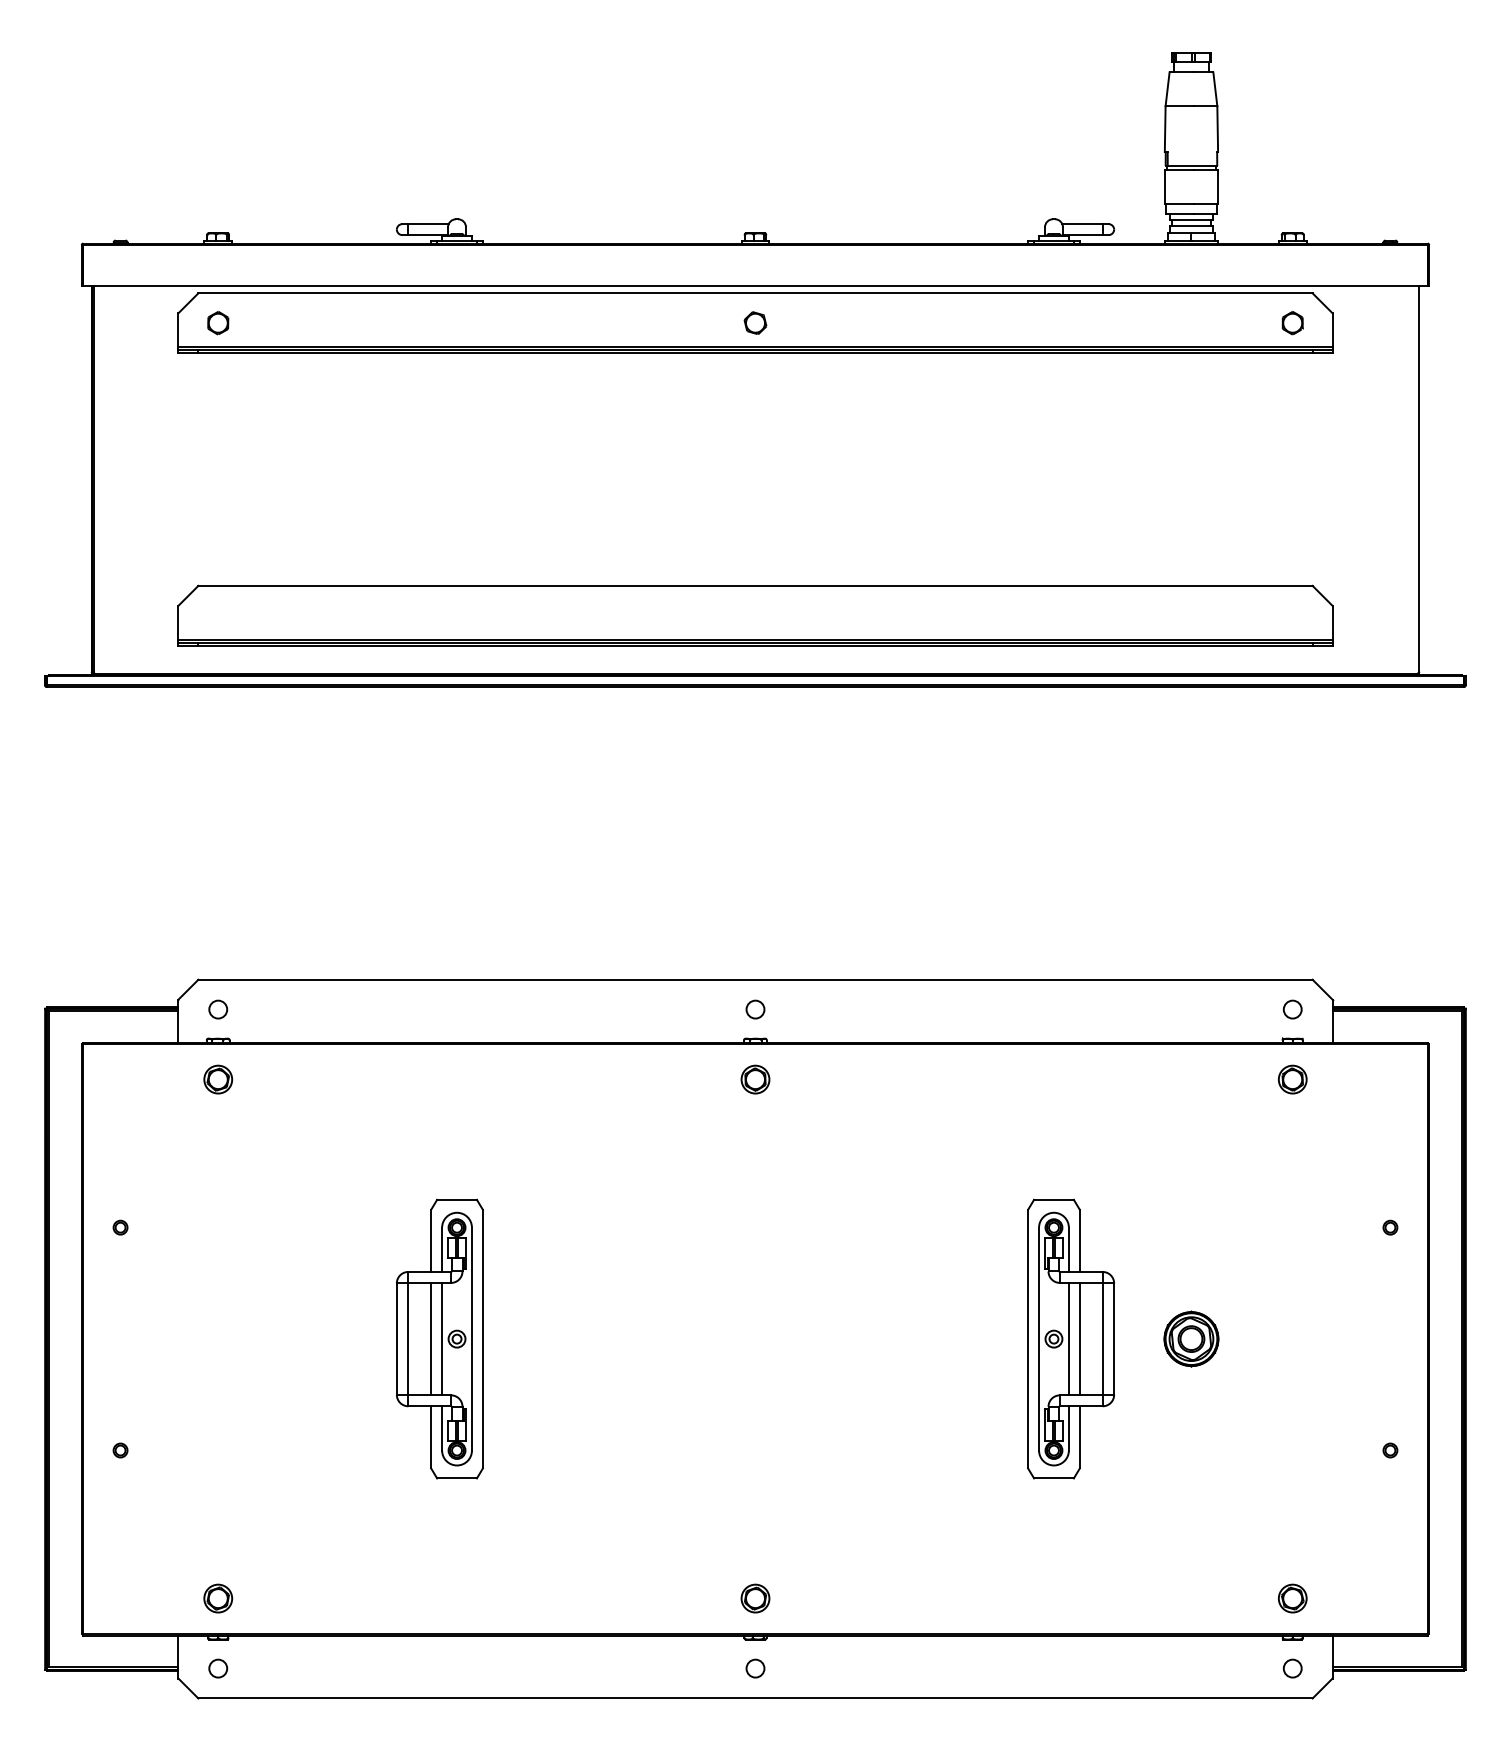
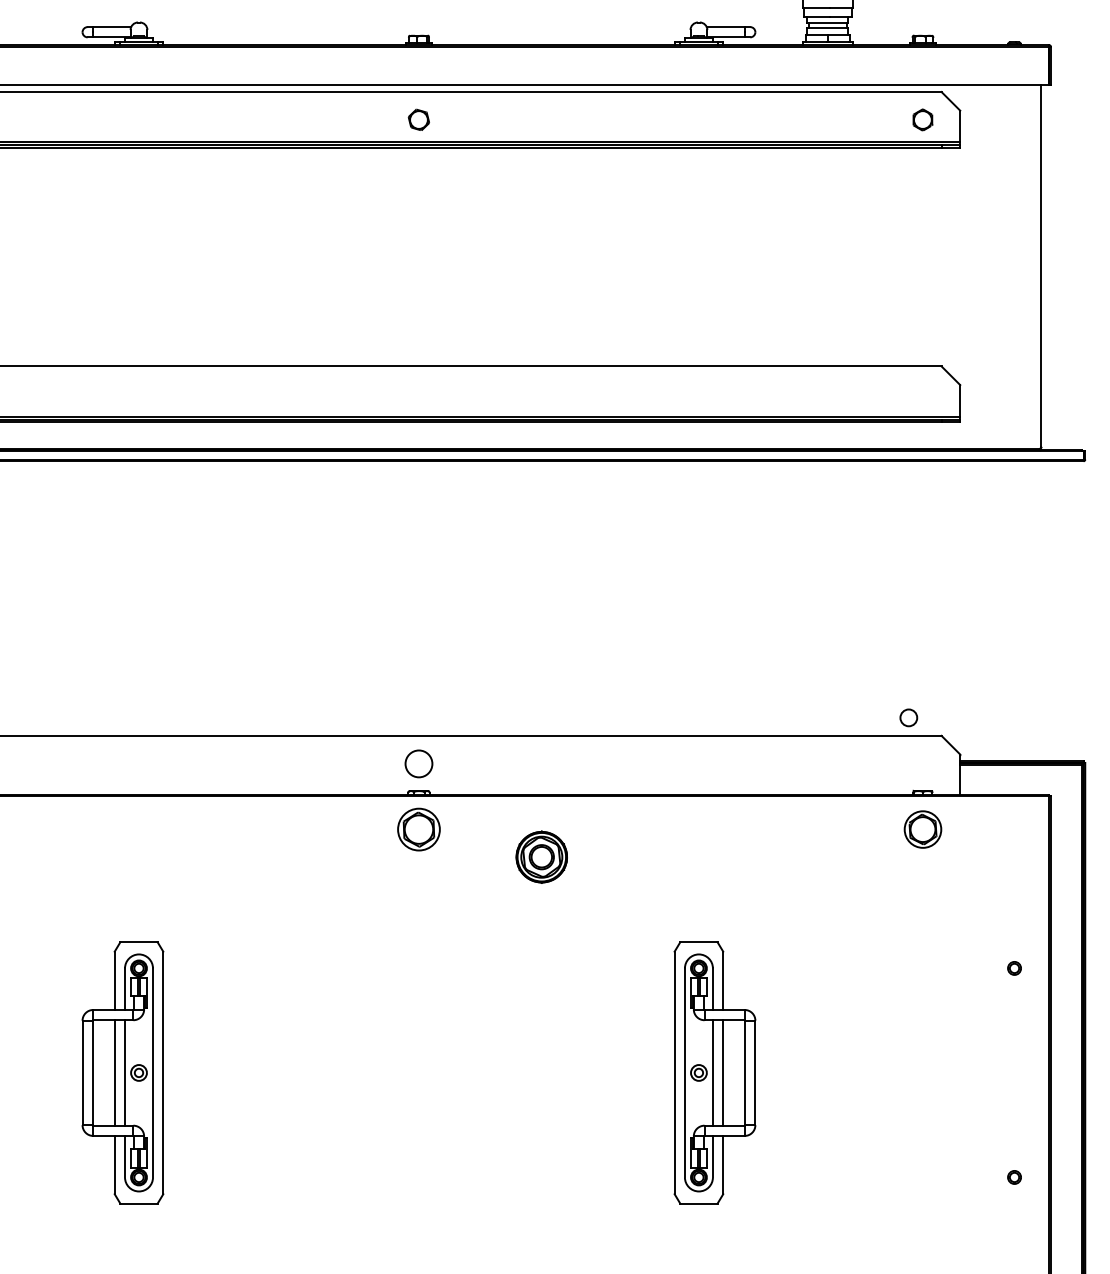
circle: (755, 1009) -> (418, 763), size x1.6
circle: (1292, 1009) -> (908, 717), moved
part: (755, 1079) -> (418, 829), size x1.6
part: (1292, 1079) -> (922, 829), size x1.4
part: (1191, 1338) -> (541, 856), moved

